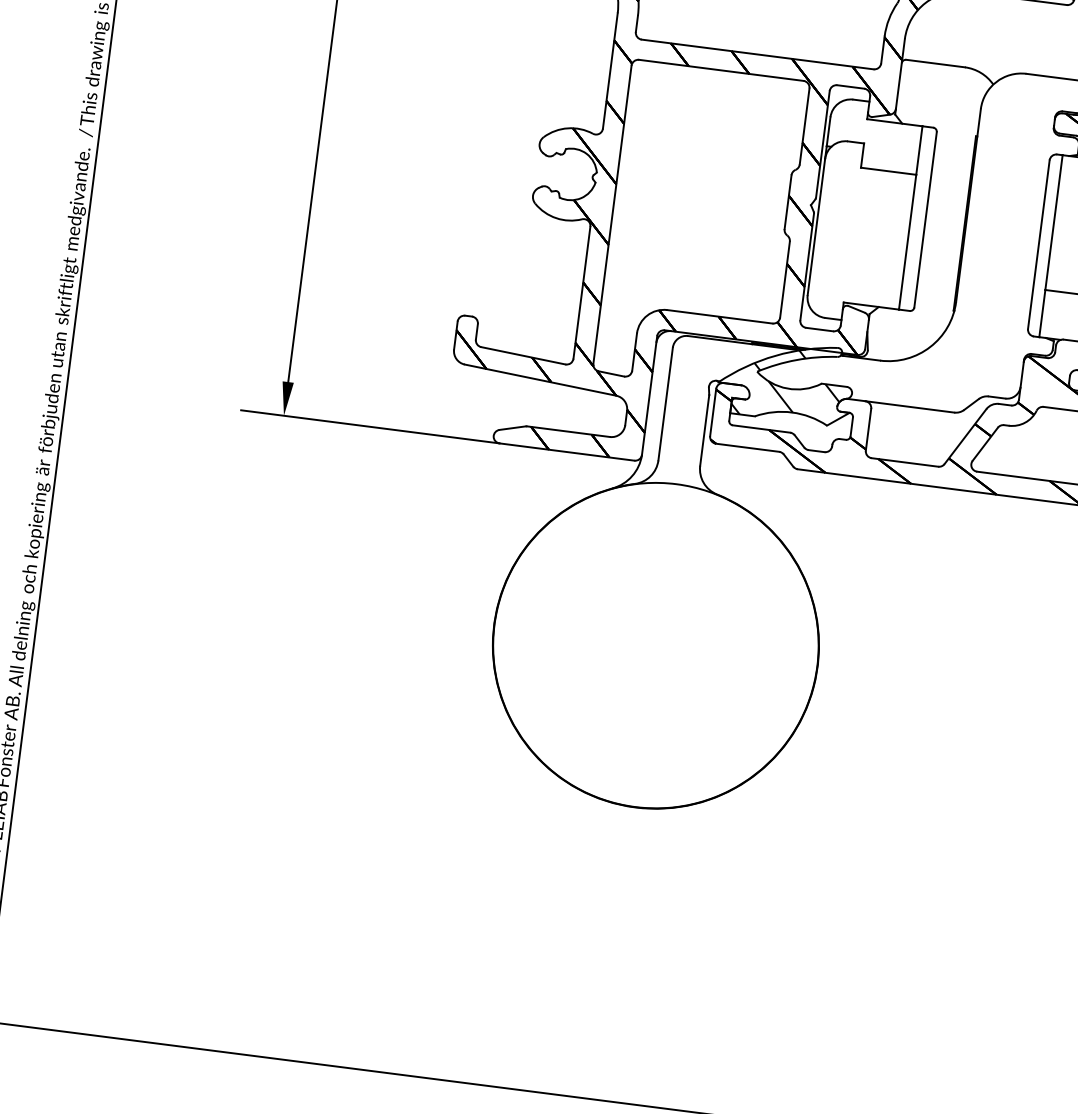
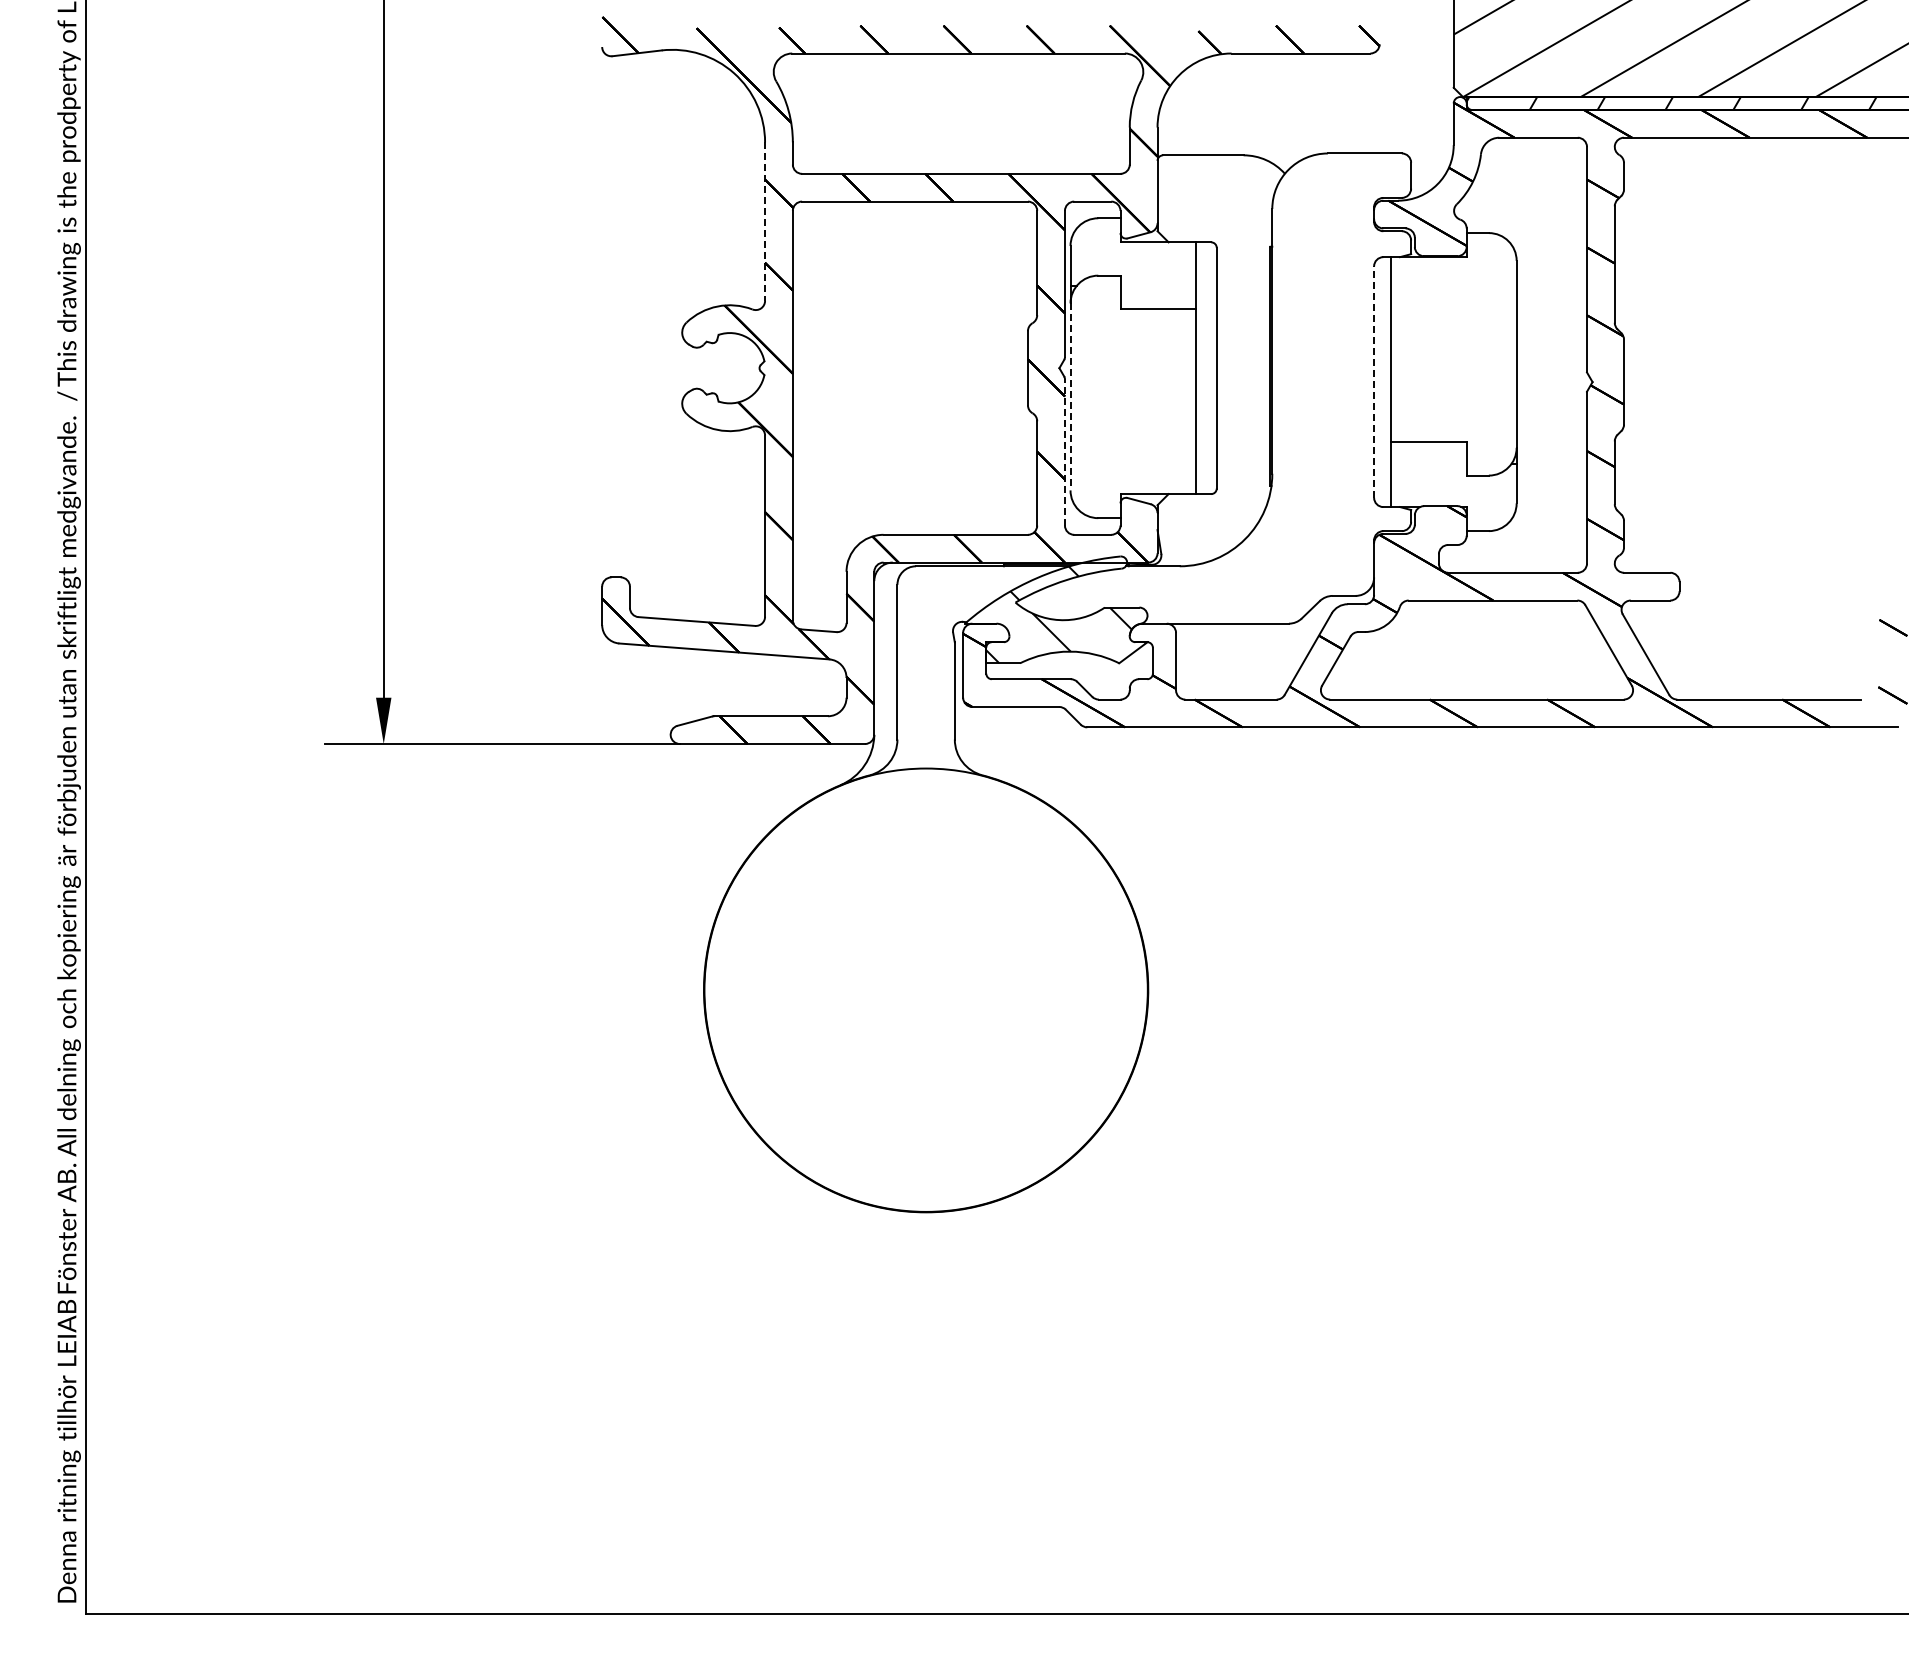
line: (610, 71) -> (765, 222), solid -> dashed
line: (816, 227) -> (1070, 397), solid -> dashed
line: (1039, 244) -> (1374, 382), solid -> dashed
line: (806, 266) -> (1064, 451), solid -> dashed

